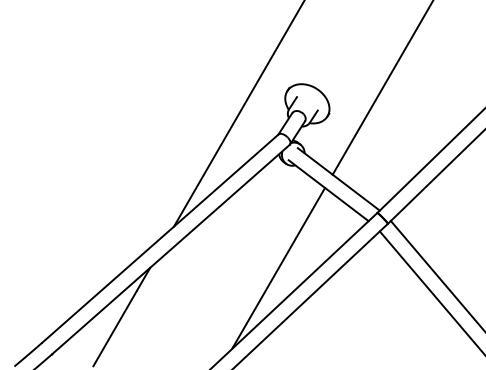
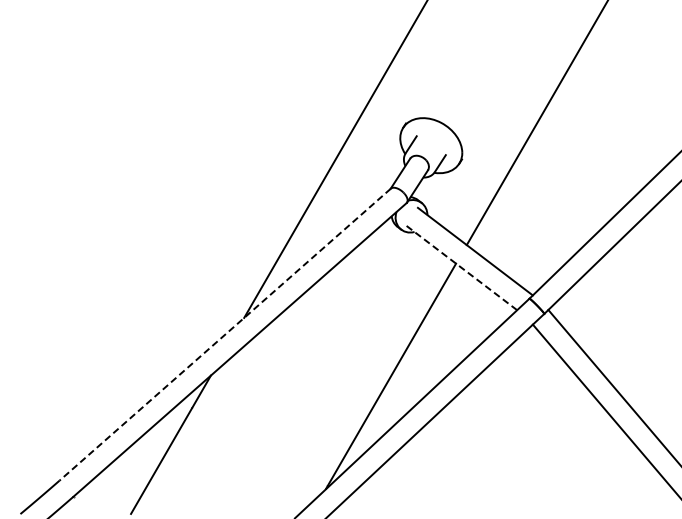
line: (328, 190) -> (460, 267), solid -> dashed
line: (160, 238) -> (225, 334), solid -> dashed

